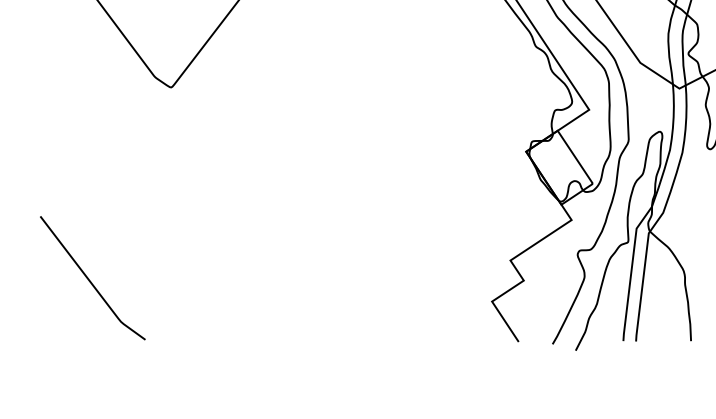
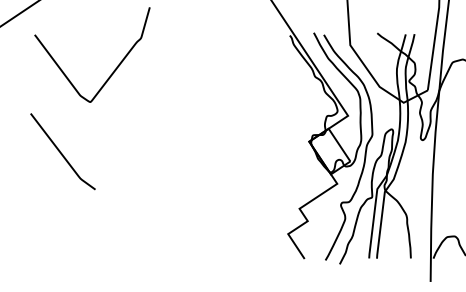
line: (90, 279) -> (61, 152), moved

